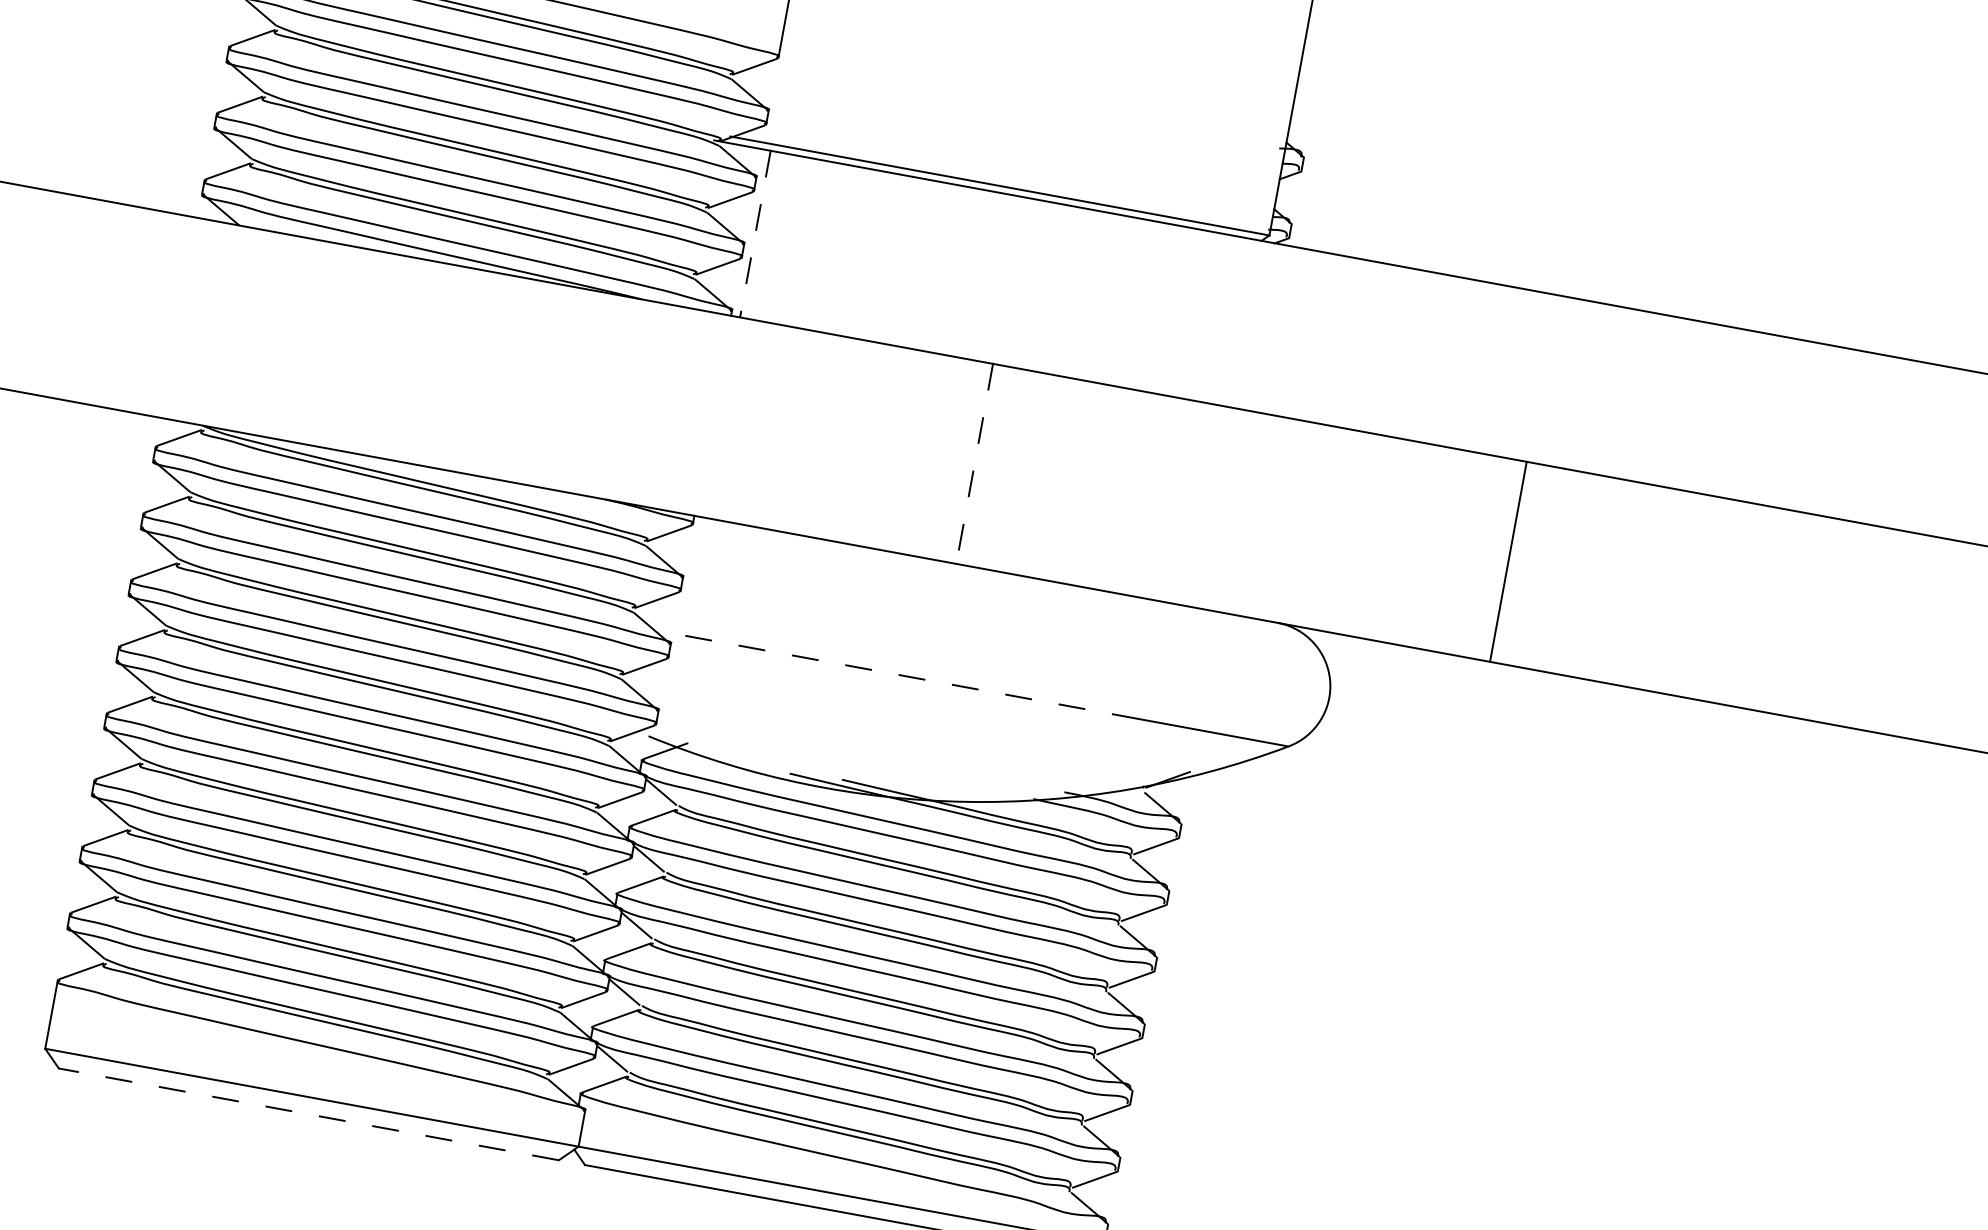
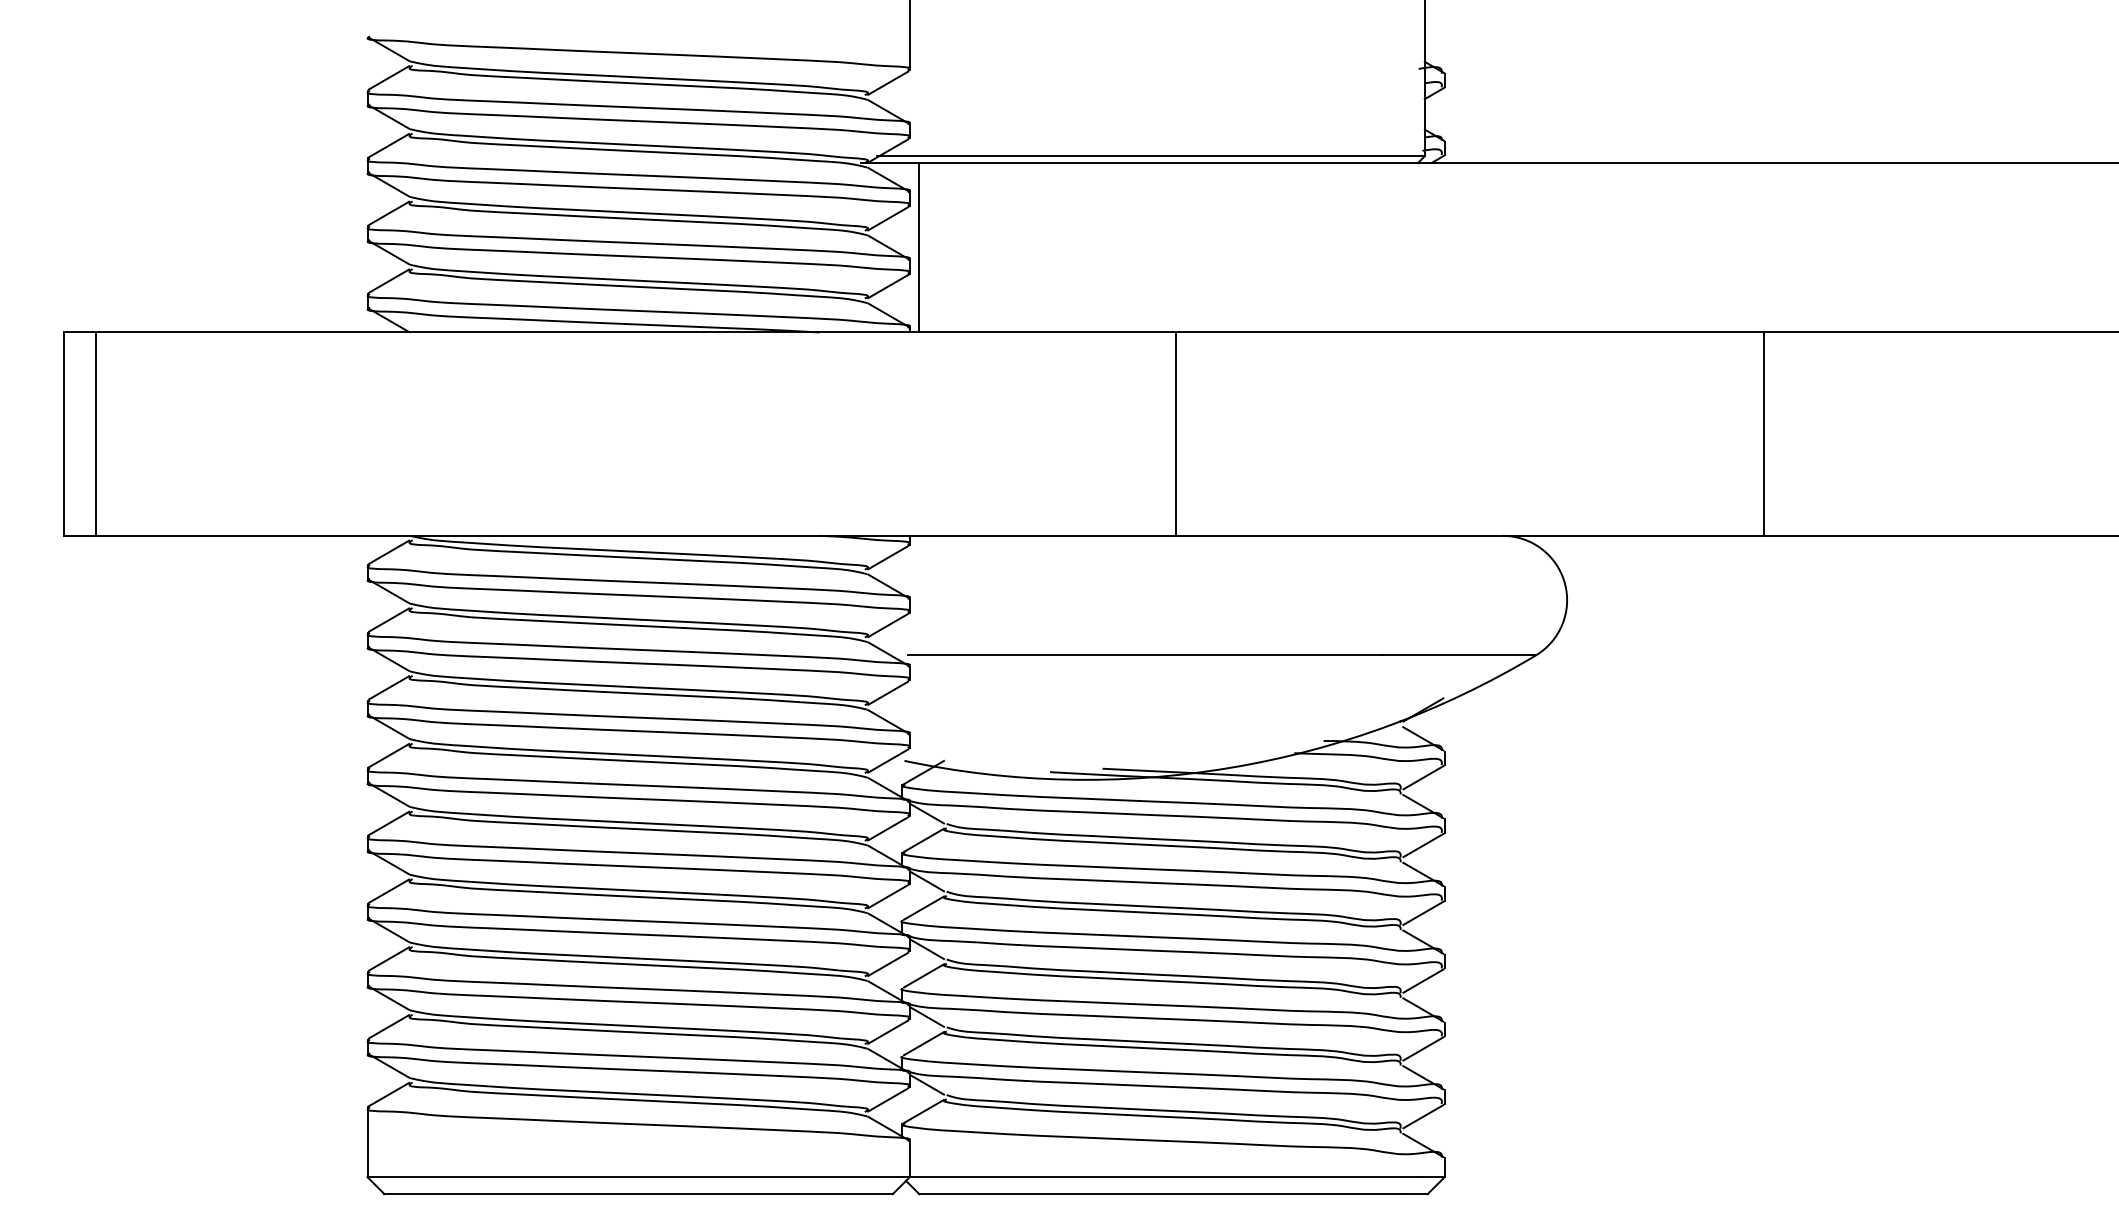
line: (755, 233) -> (918, 247), dashed -> solid
line: (975, 464) -> (1176, 434), dashed -> solid
line: (1508, 561) -> (1763, 433), moved
line: (904, 676) -> (1145, 655), dashed -> solid
line: (308, 1114) -> (638, 1194), dashed -> solid

